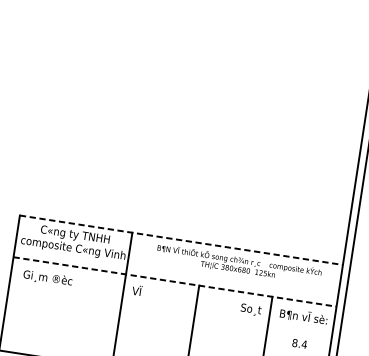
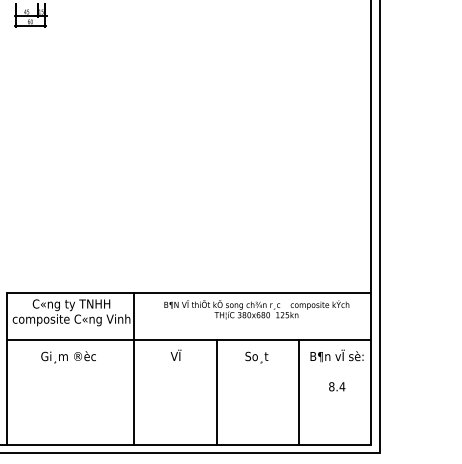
line: (181, 240) -> (189, 292), dashed -> solid
text: (47, 278) -> (68, 357), moved
line: (175, 281) -> (189, 339), dashed -> solid
text: (136, 289) -> (175, 354), moved
text: (250, 309) -> (256, 357), moved

